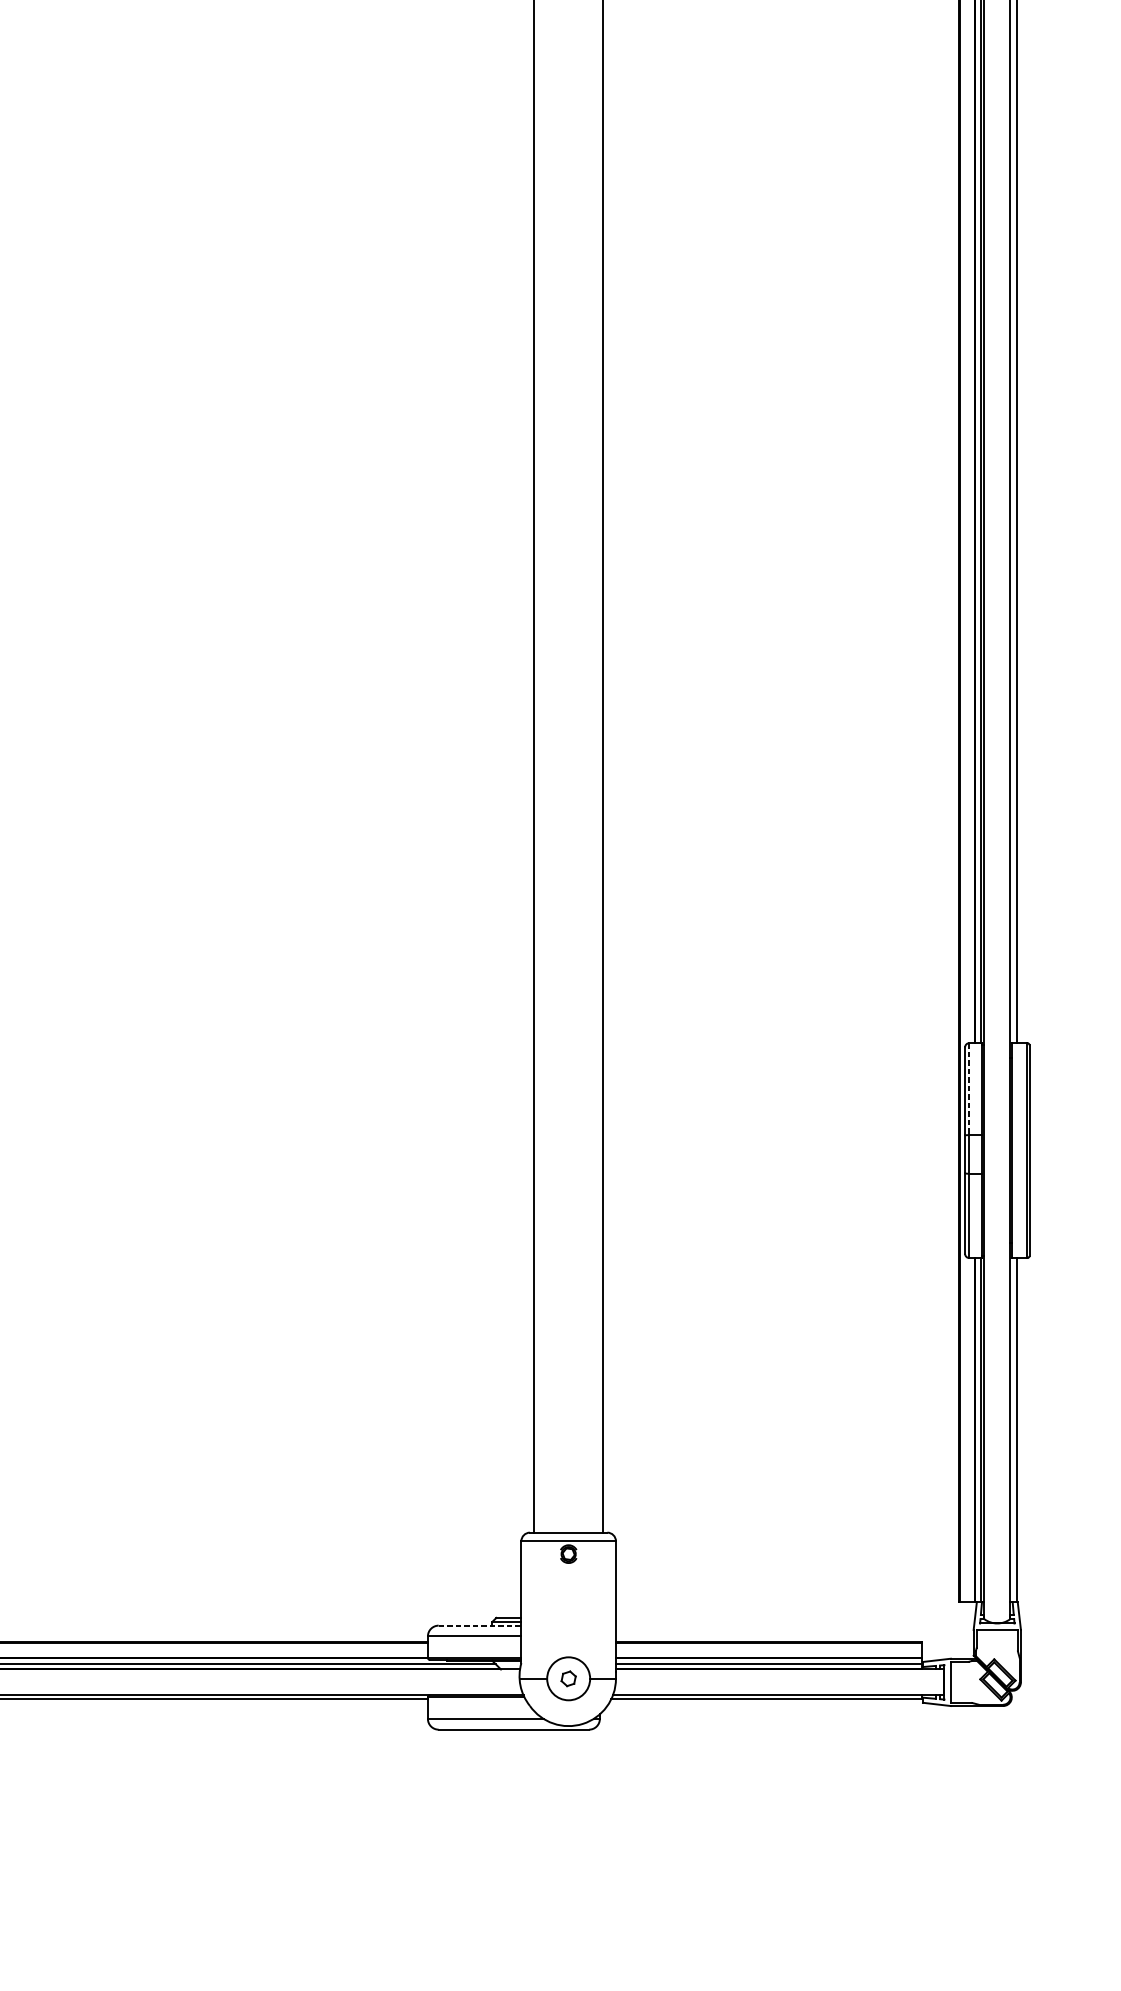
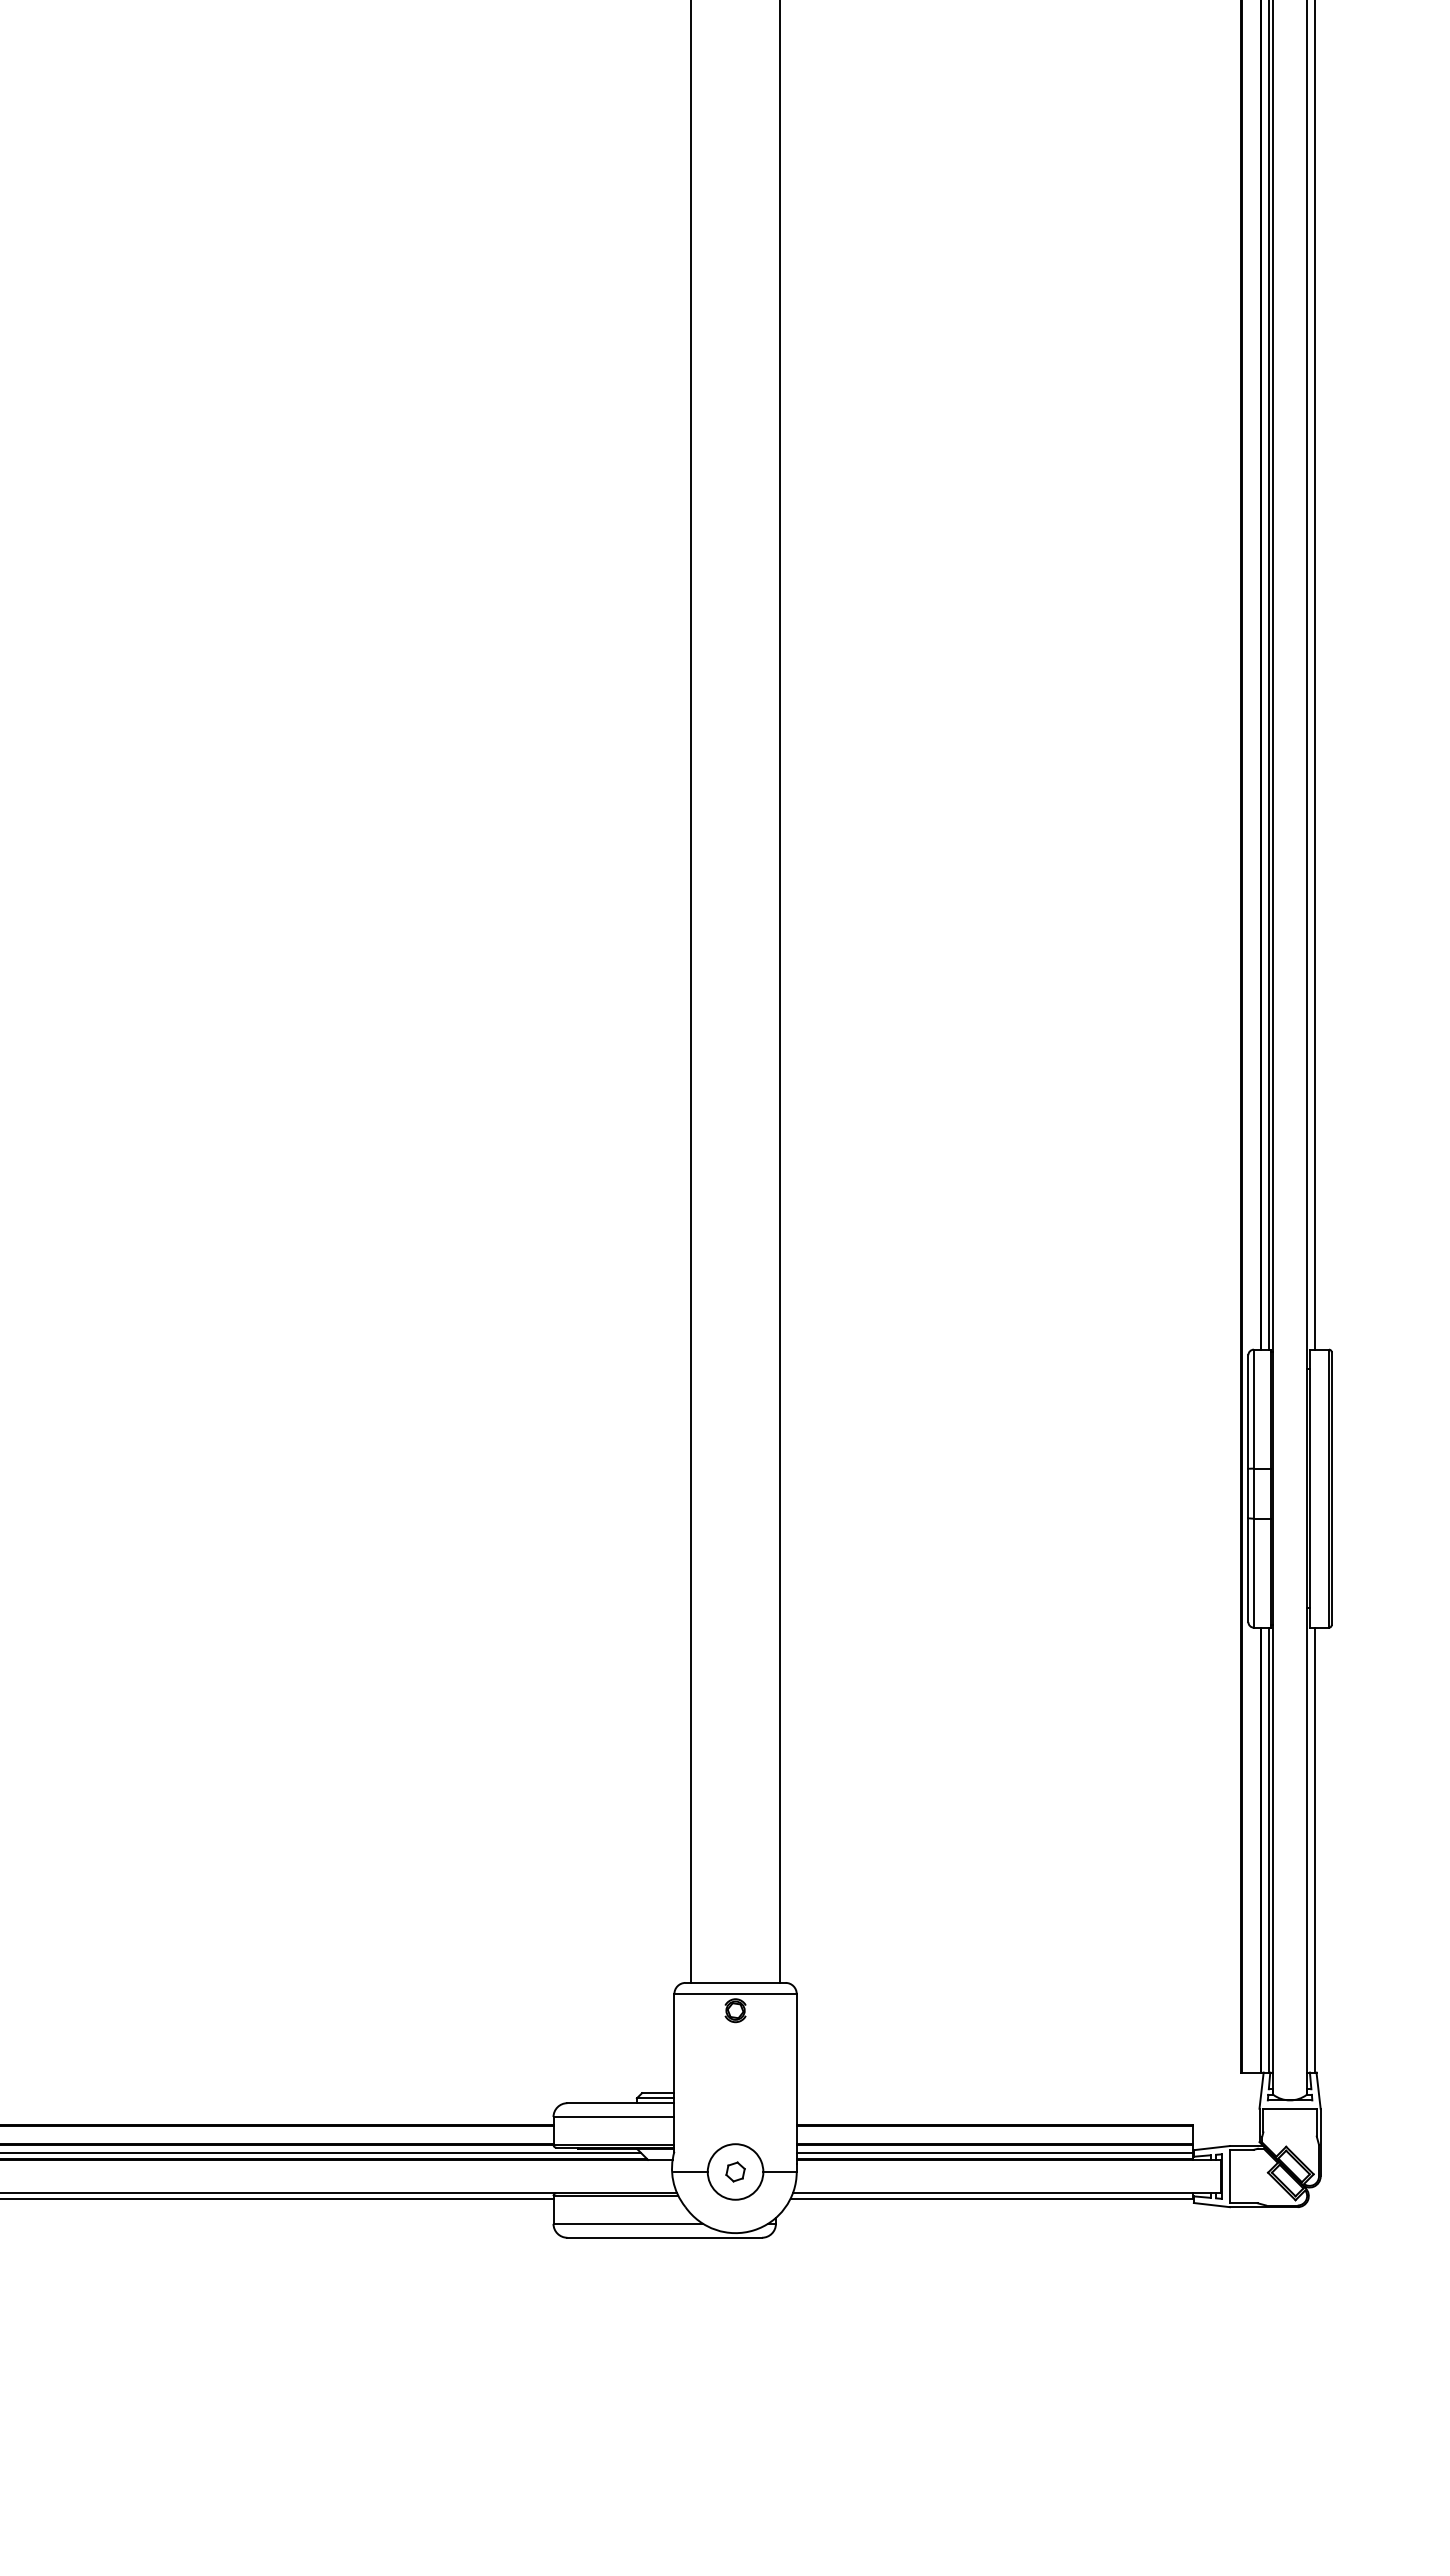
line: (969, 1089) -> (1253, 1409), dashed -> solid
line: (480, 1625) -> (621, 2103), dashed -> solid

